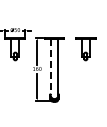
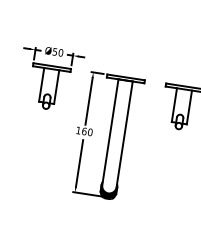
line: (50, 67) -> (109, 132), dashed -> solid

